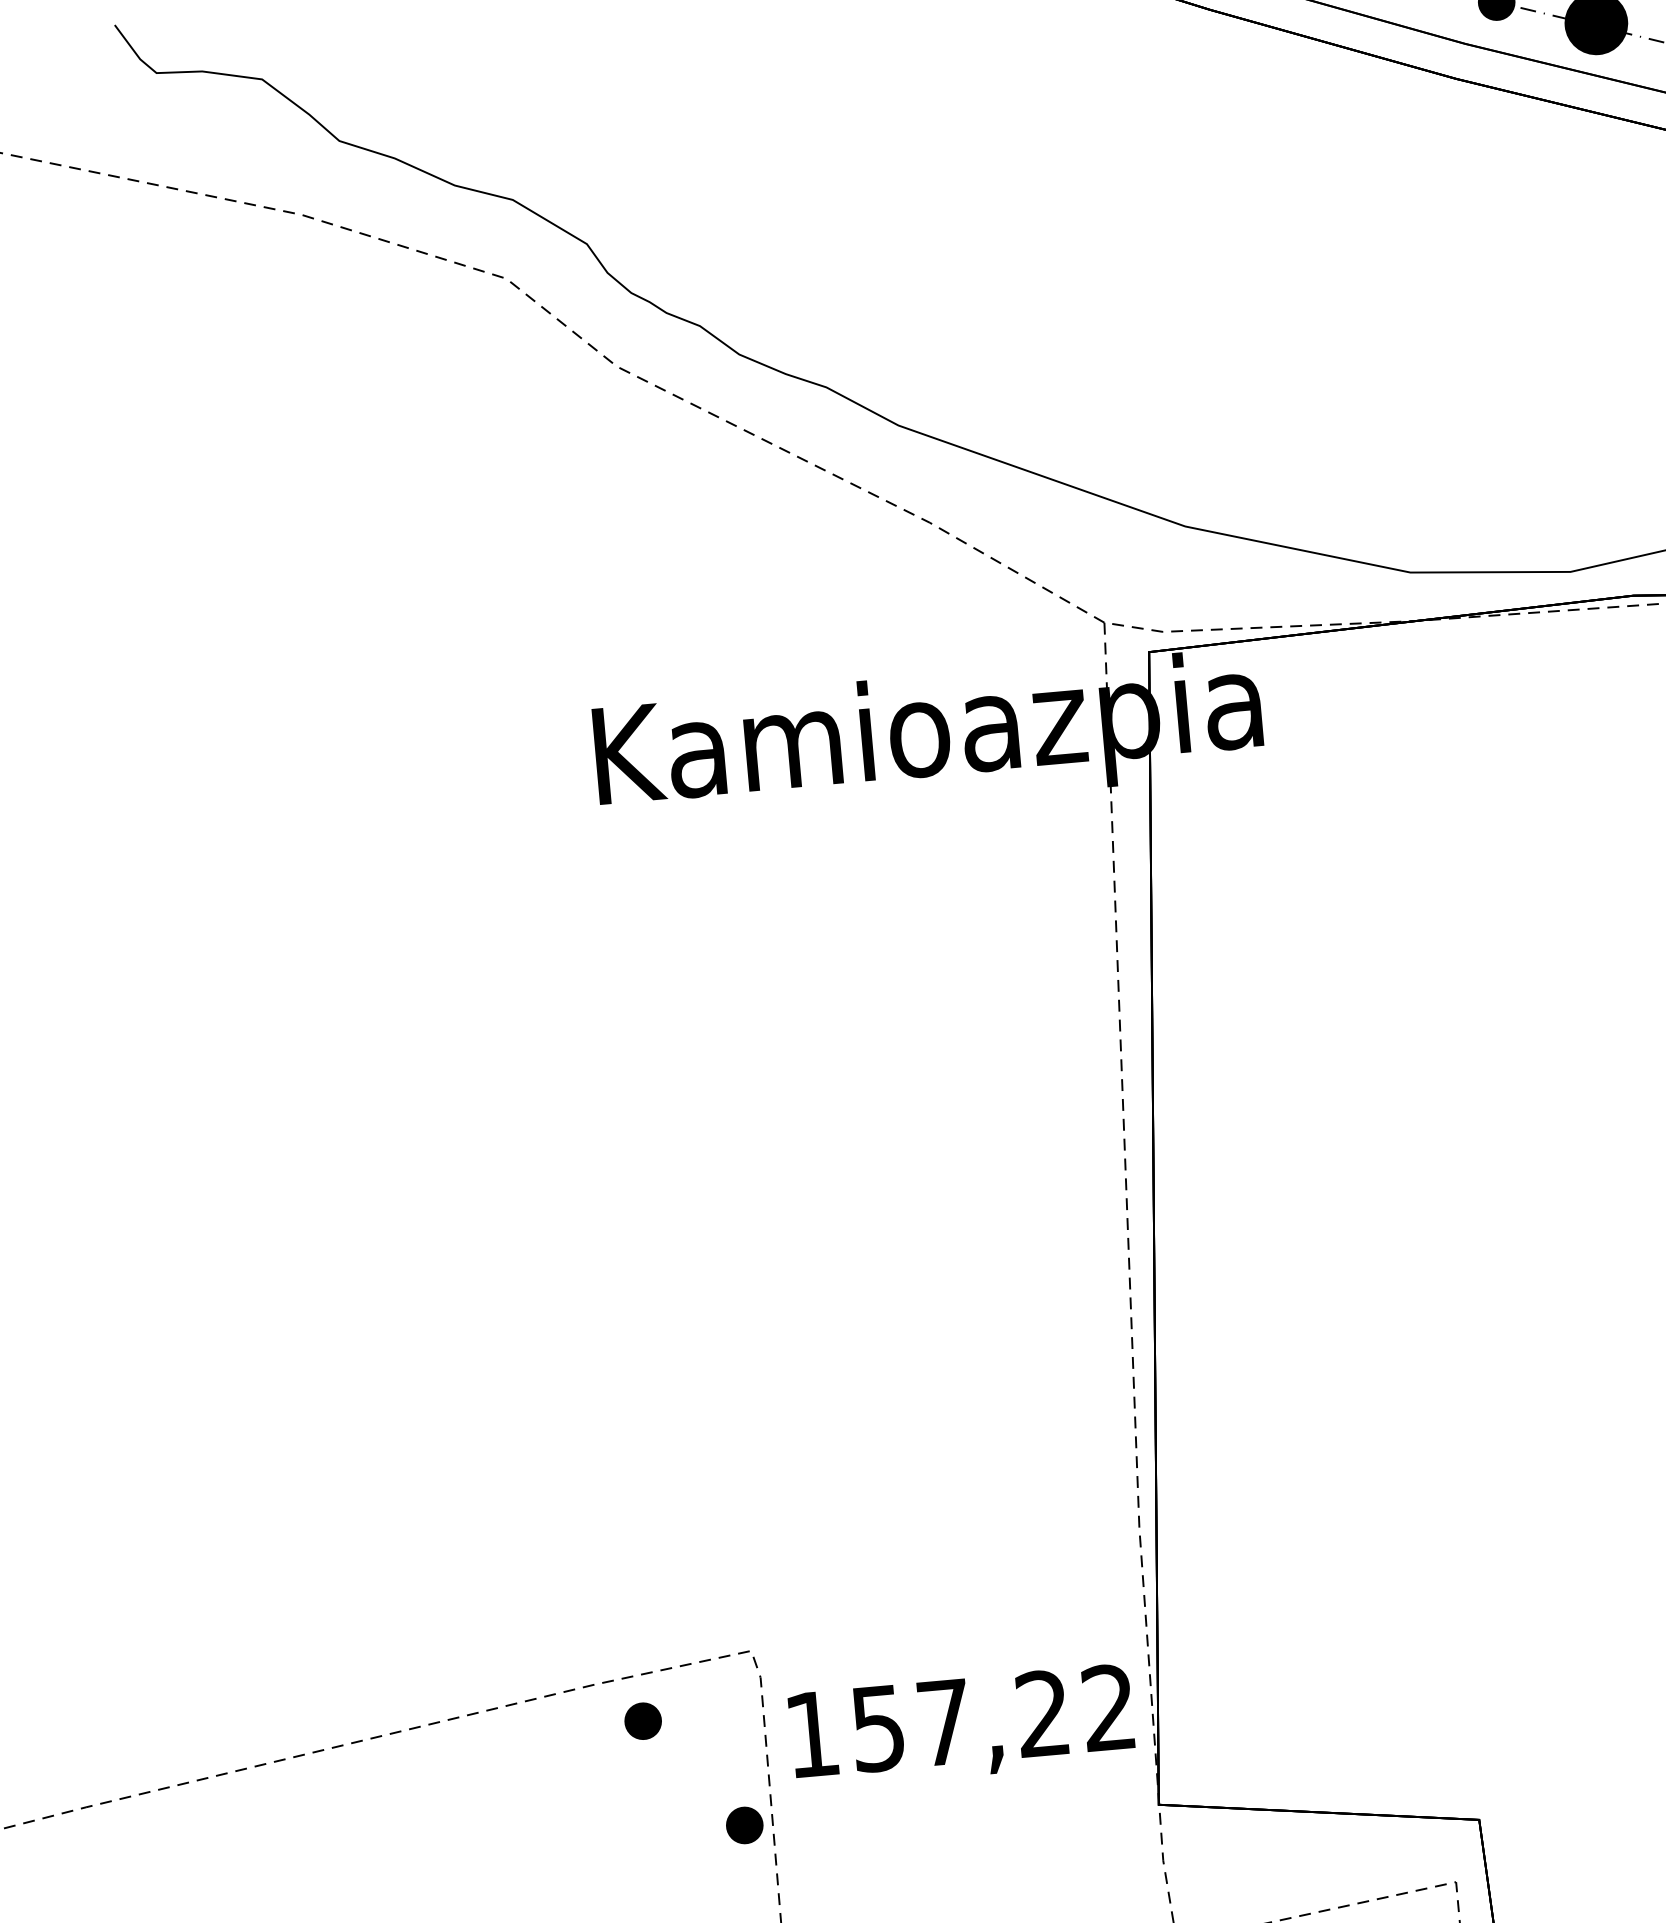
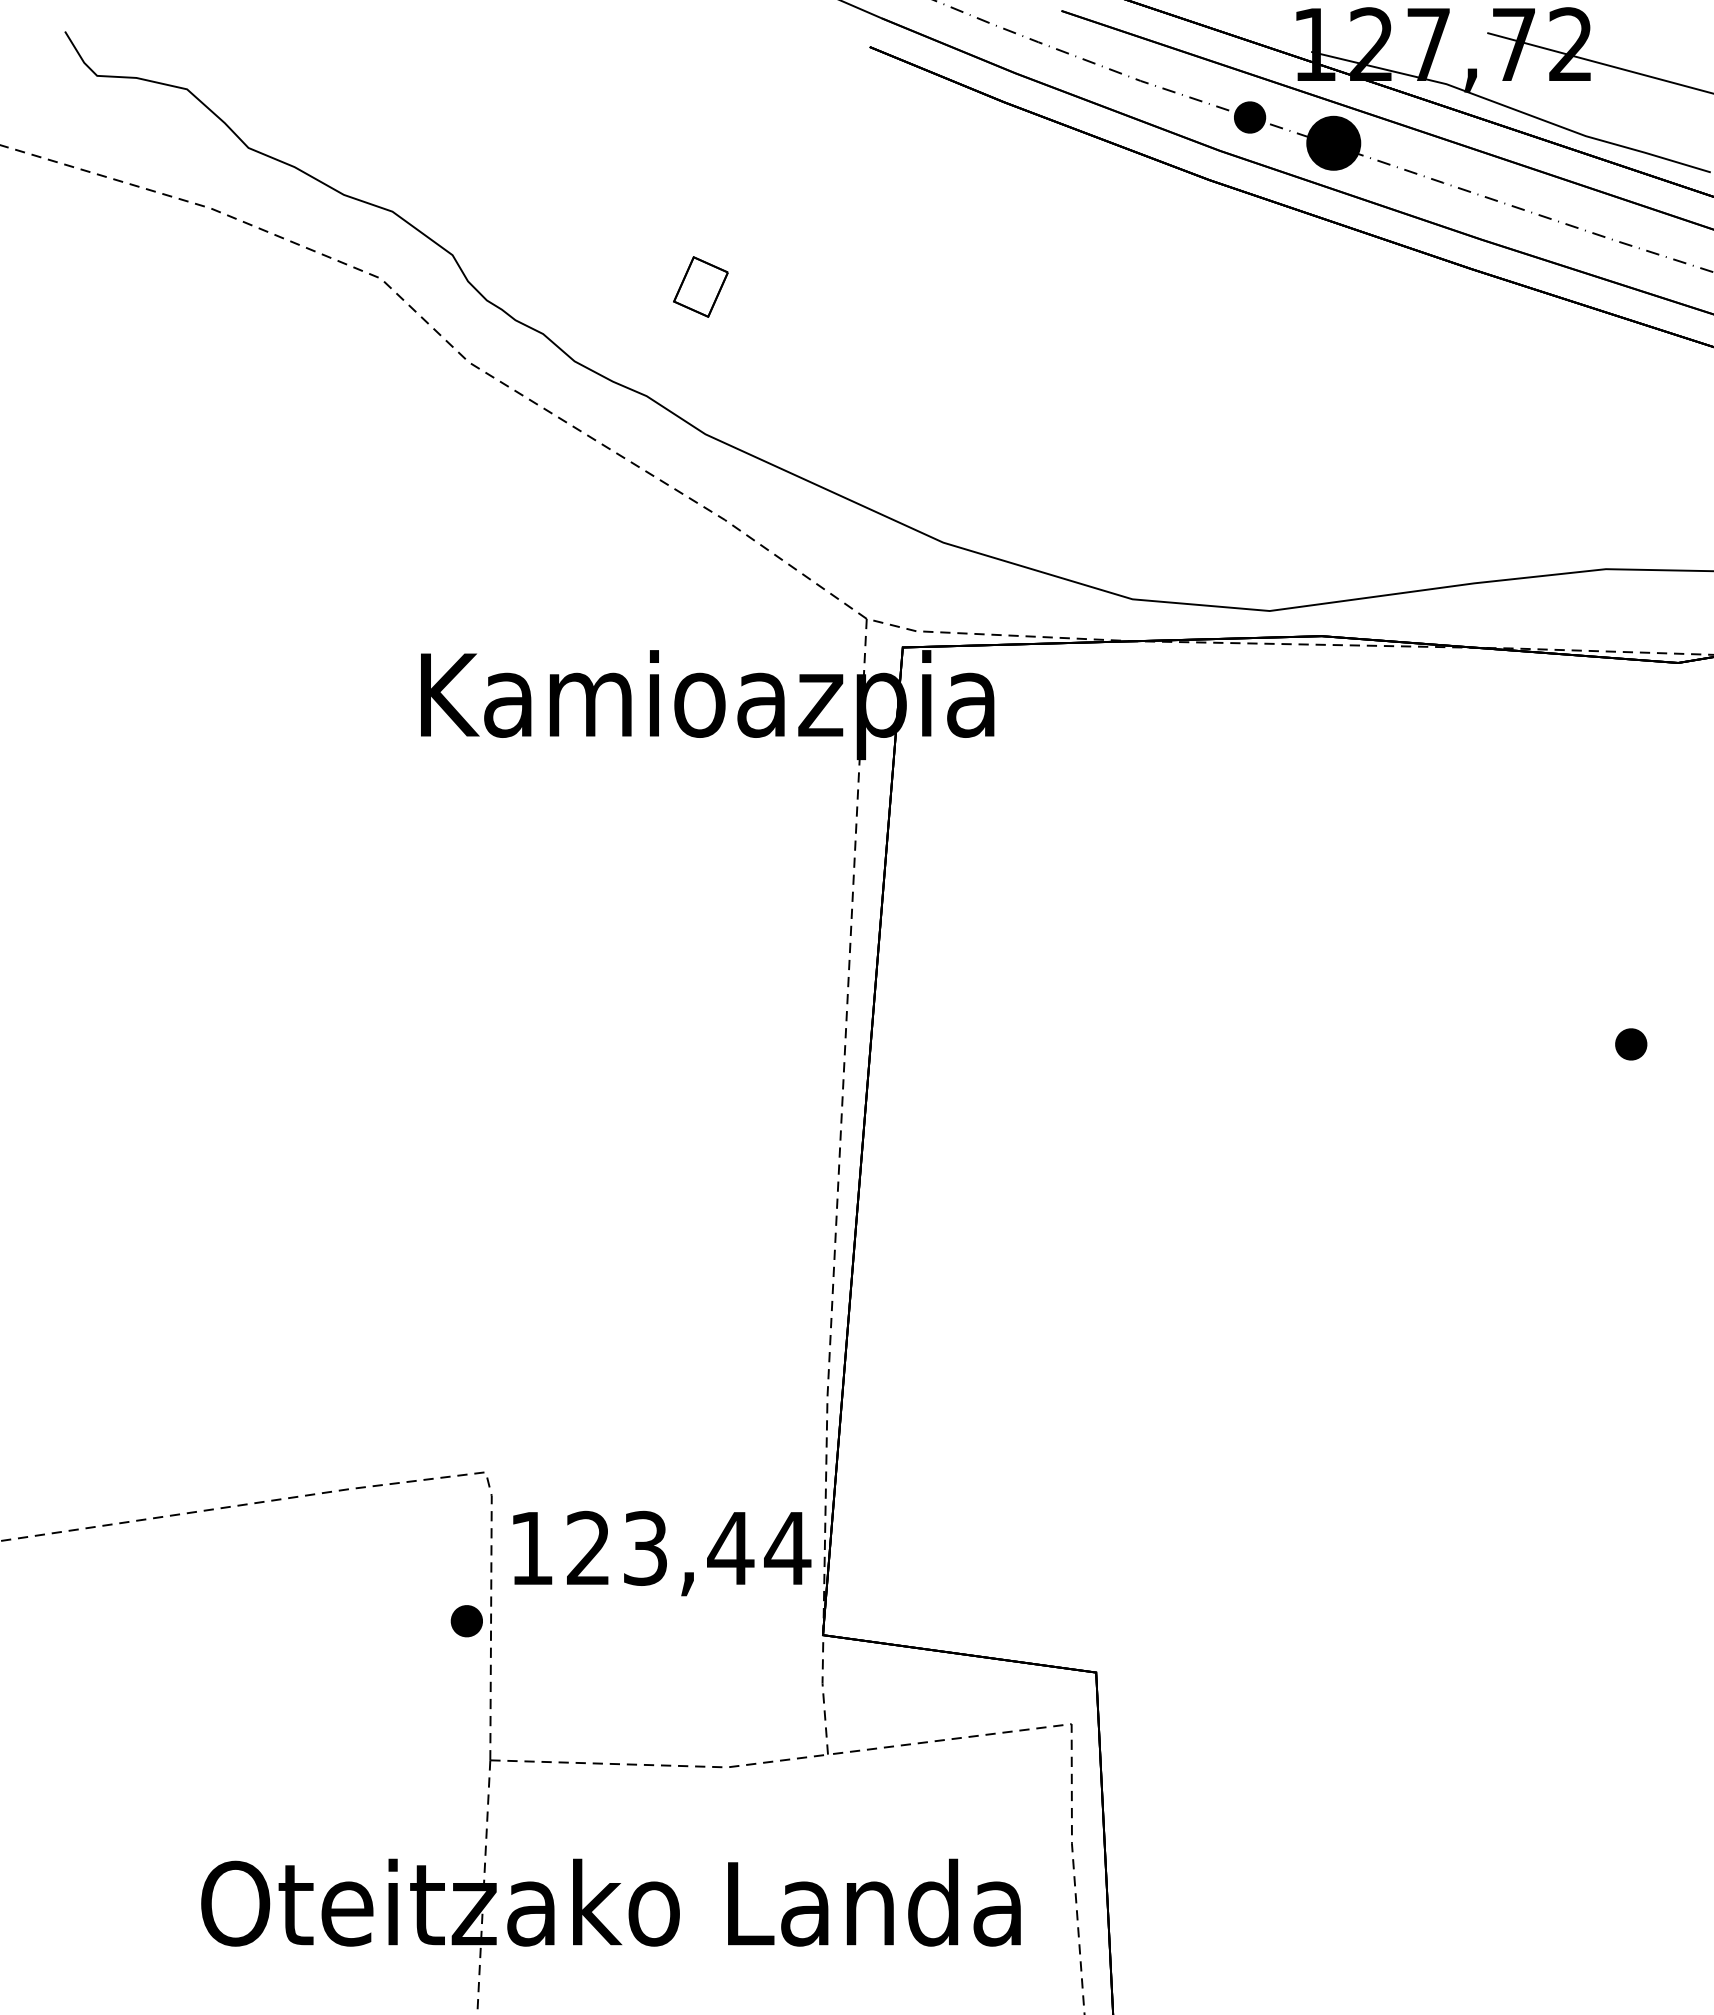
part: (877, 254) -> (700, 286), added
text: (995, 1717) -> (689, 1547), 157,22 -> 123,44
part: (642, 1721) -> (387, 1524), removed

